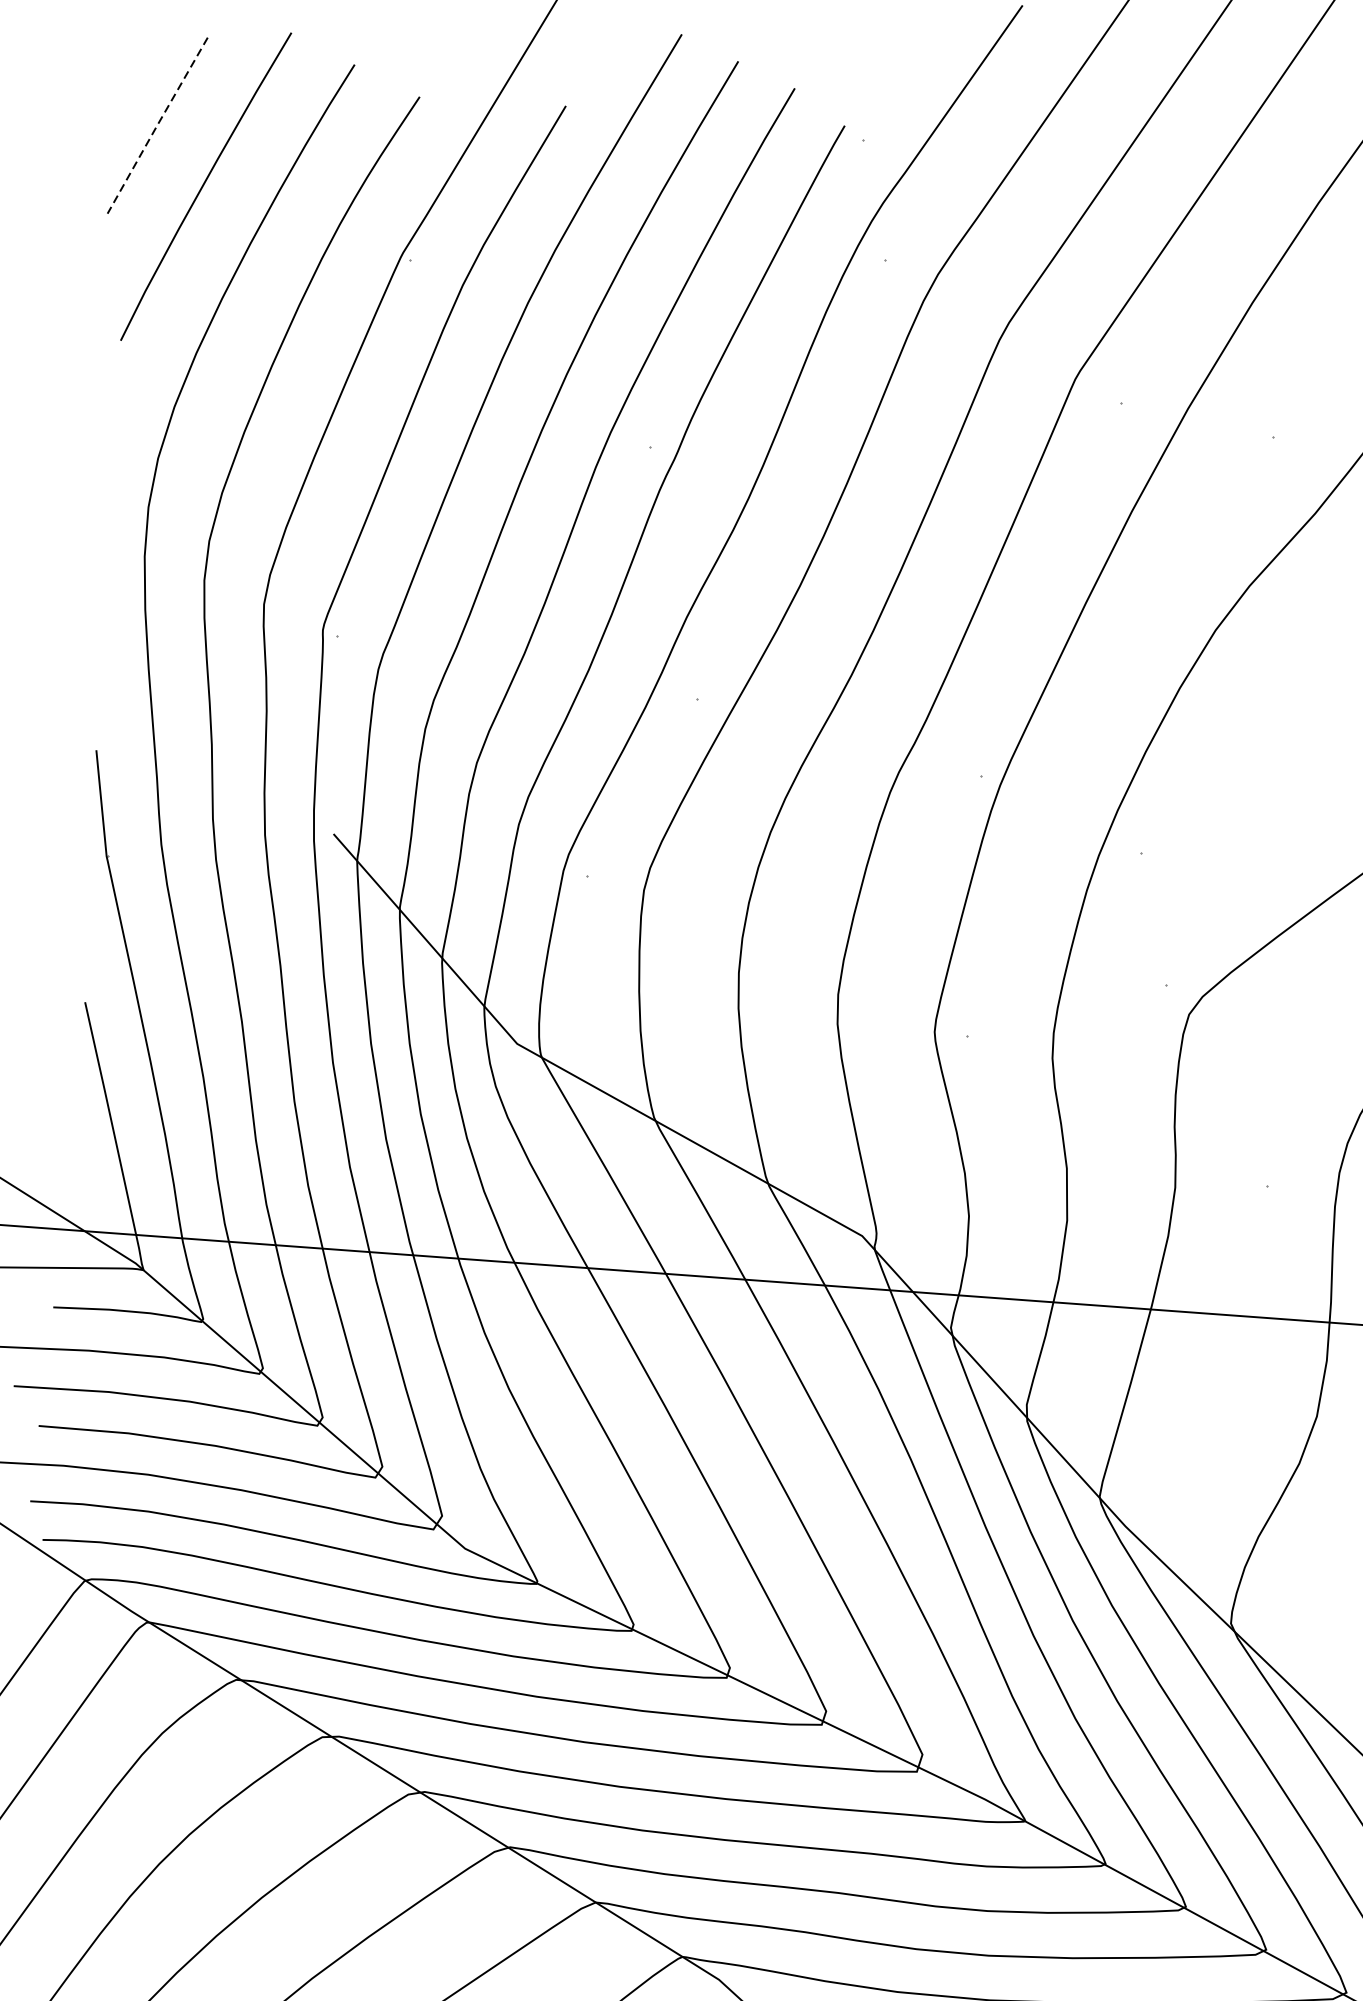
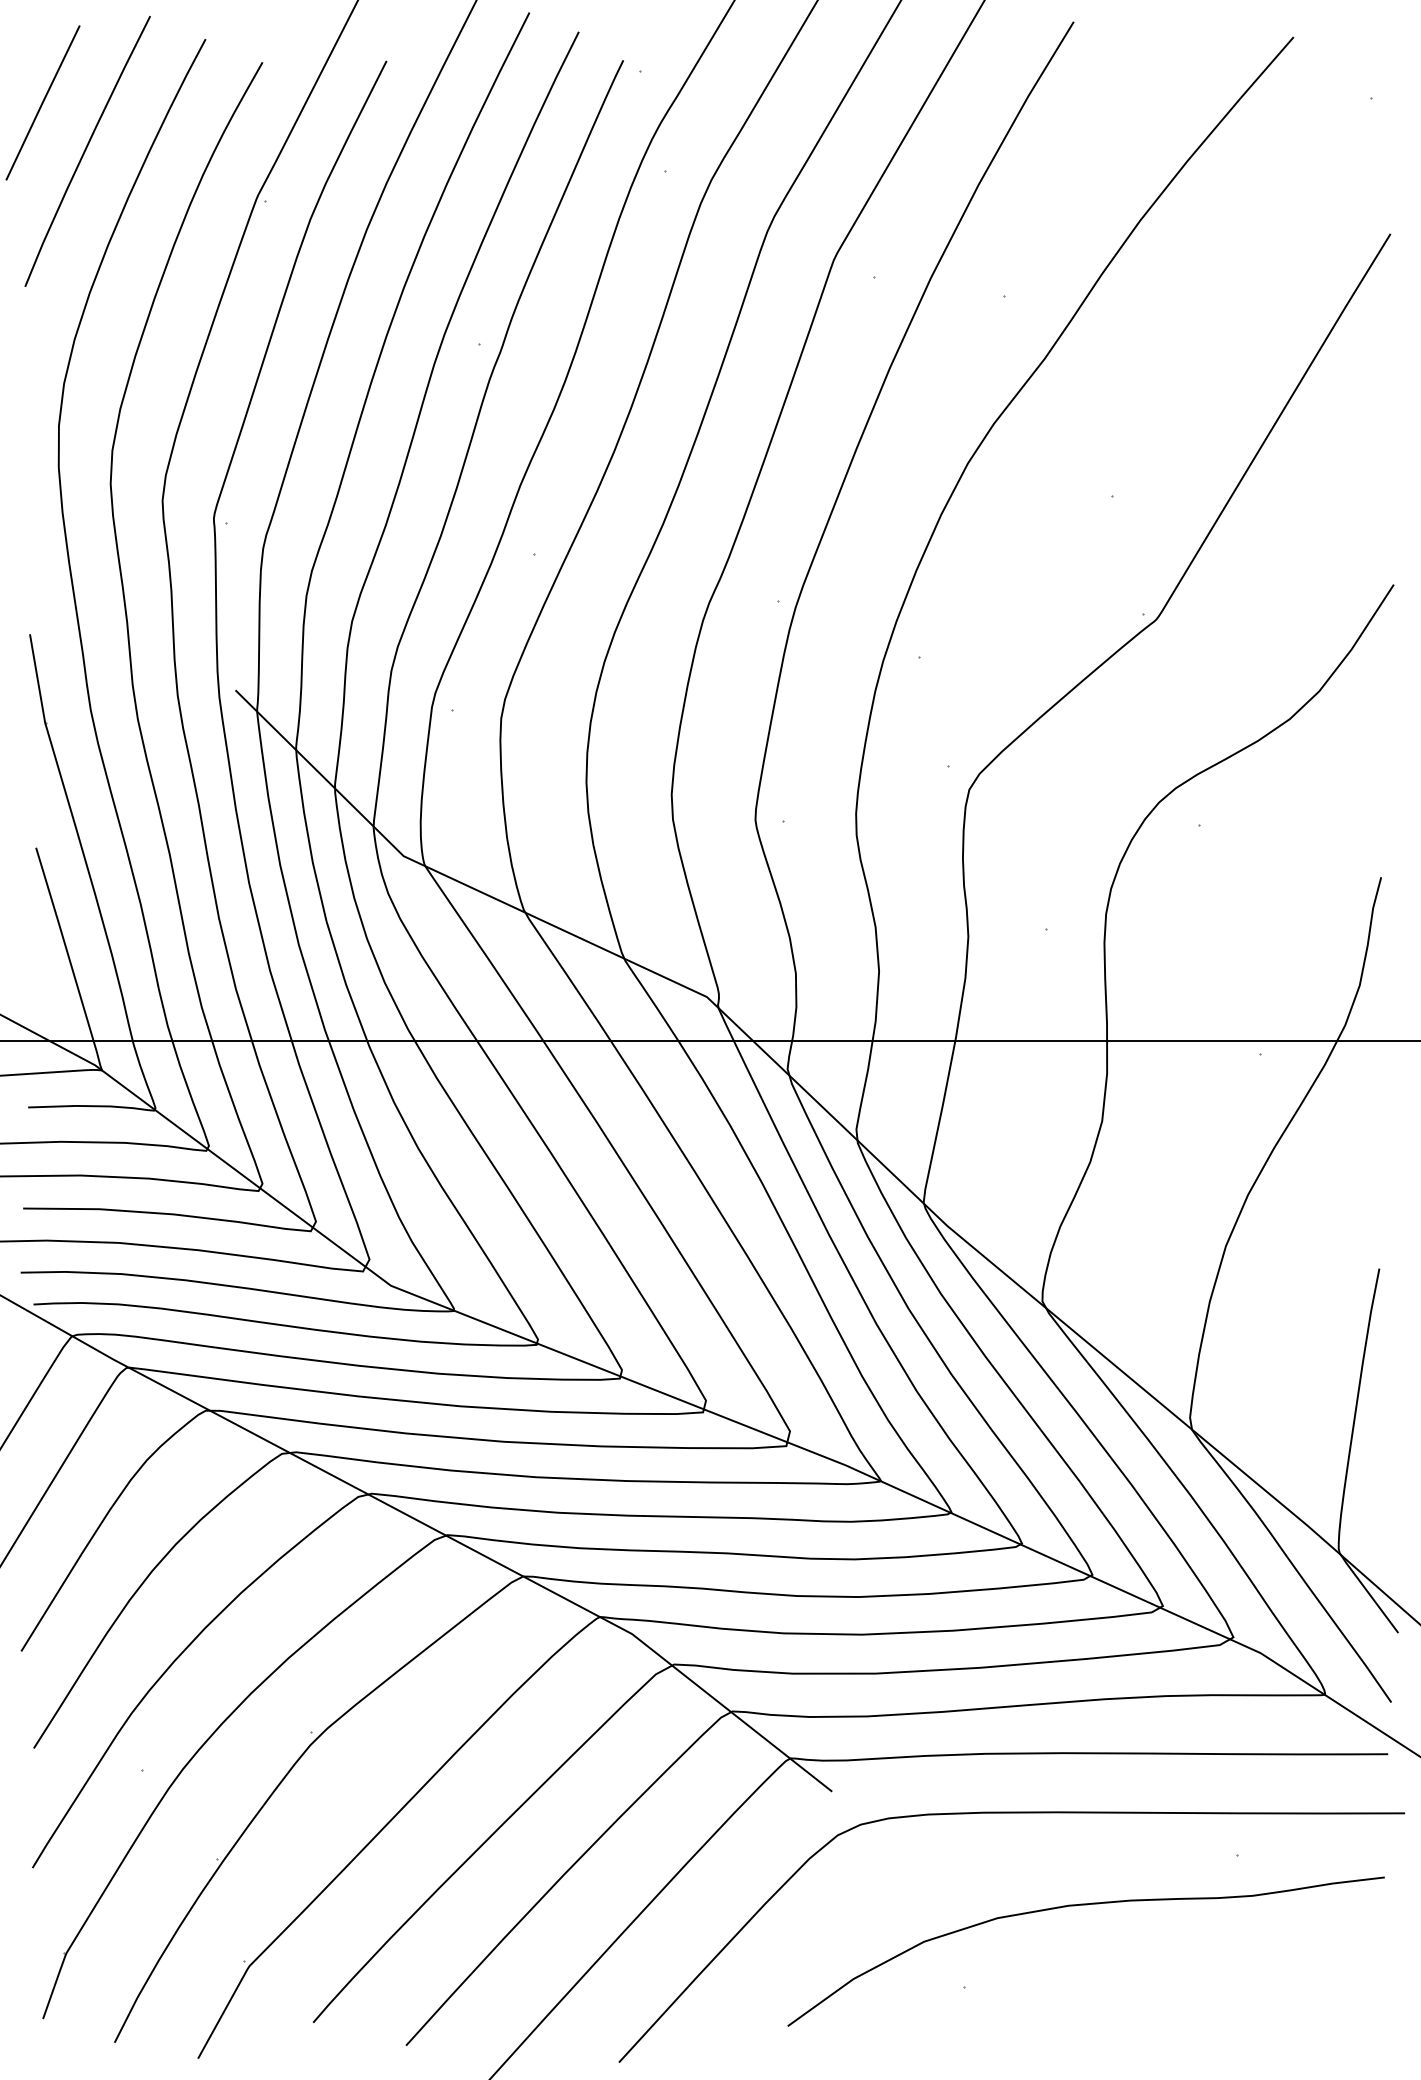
line: (157, 126) -> (42, 103), dashed -> solid

